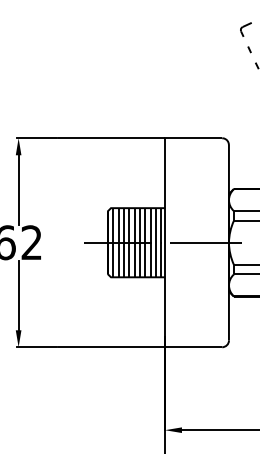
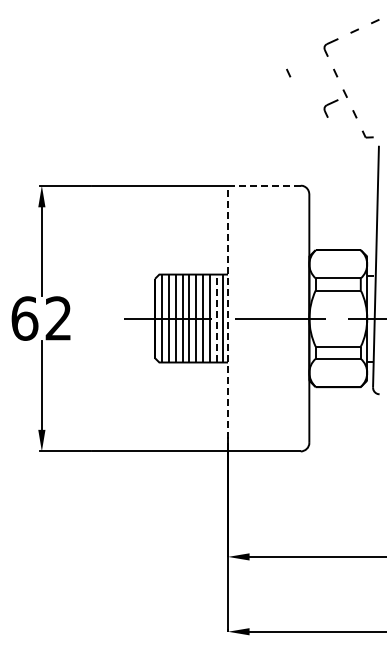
line: (212, 49) -> (288, 72), added
part: (245, 77) -> (330, 108), added
line: (164, 213) -> (227, 281), solid -> dashed
line: (155, 242) -> (216, 318), solid -> dashed

